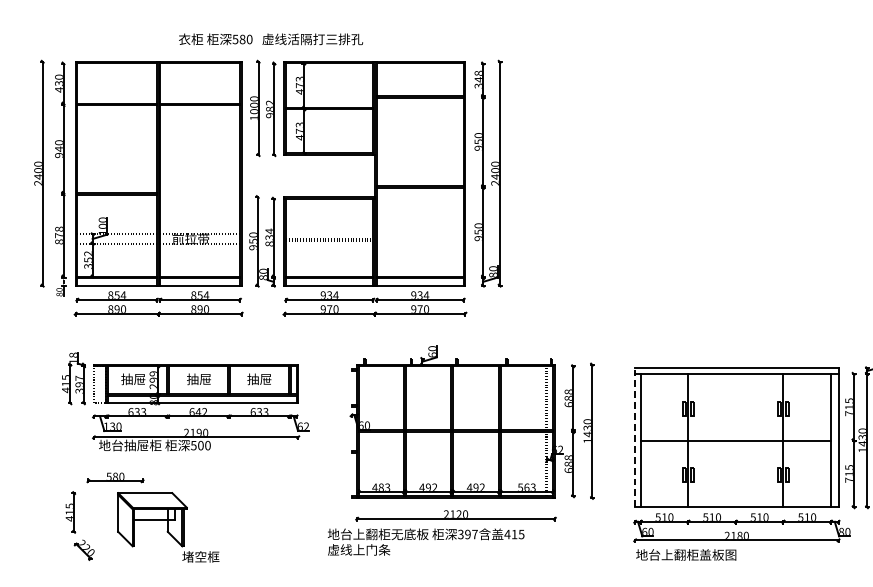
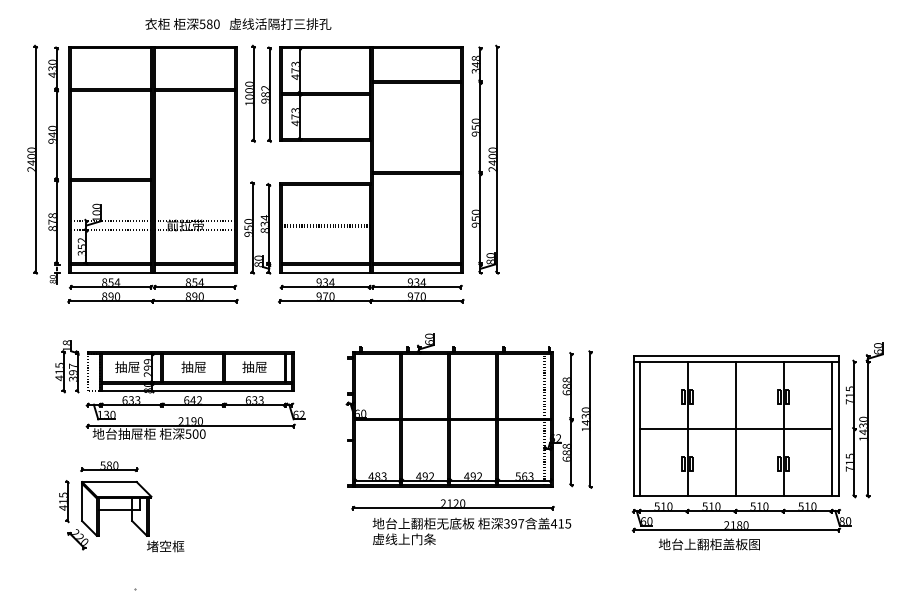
text: (271, 38) -> (238, 23), moved
line: (634, 437) -> (633, 425), dashed -> solid
line: (735, 440) -> (735, 428), added
part: (168, 527) -> (132, 516), moved
text: (425, 542) -> (471, 531), moved
text: (686, 555) -> (709, 544), moved

